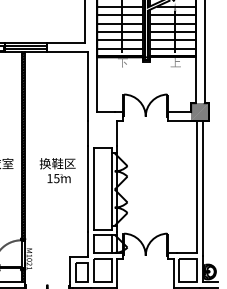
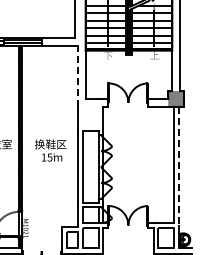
line: (87, 86) -> (77, 76), solid -> dashed
line: (202, 188) -> (178, 166), solid -> dashed

